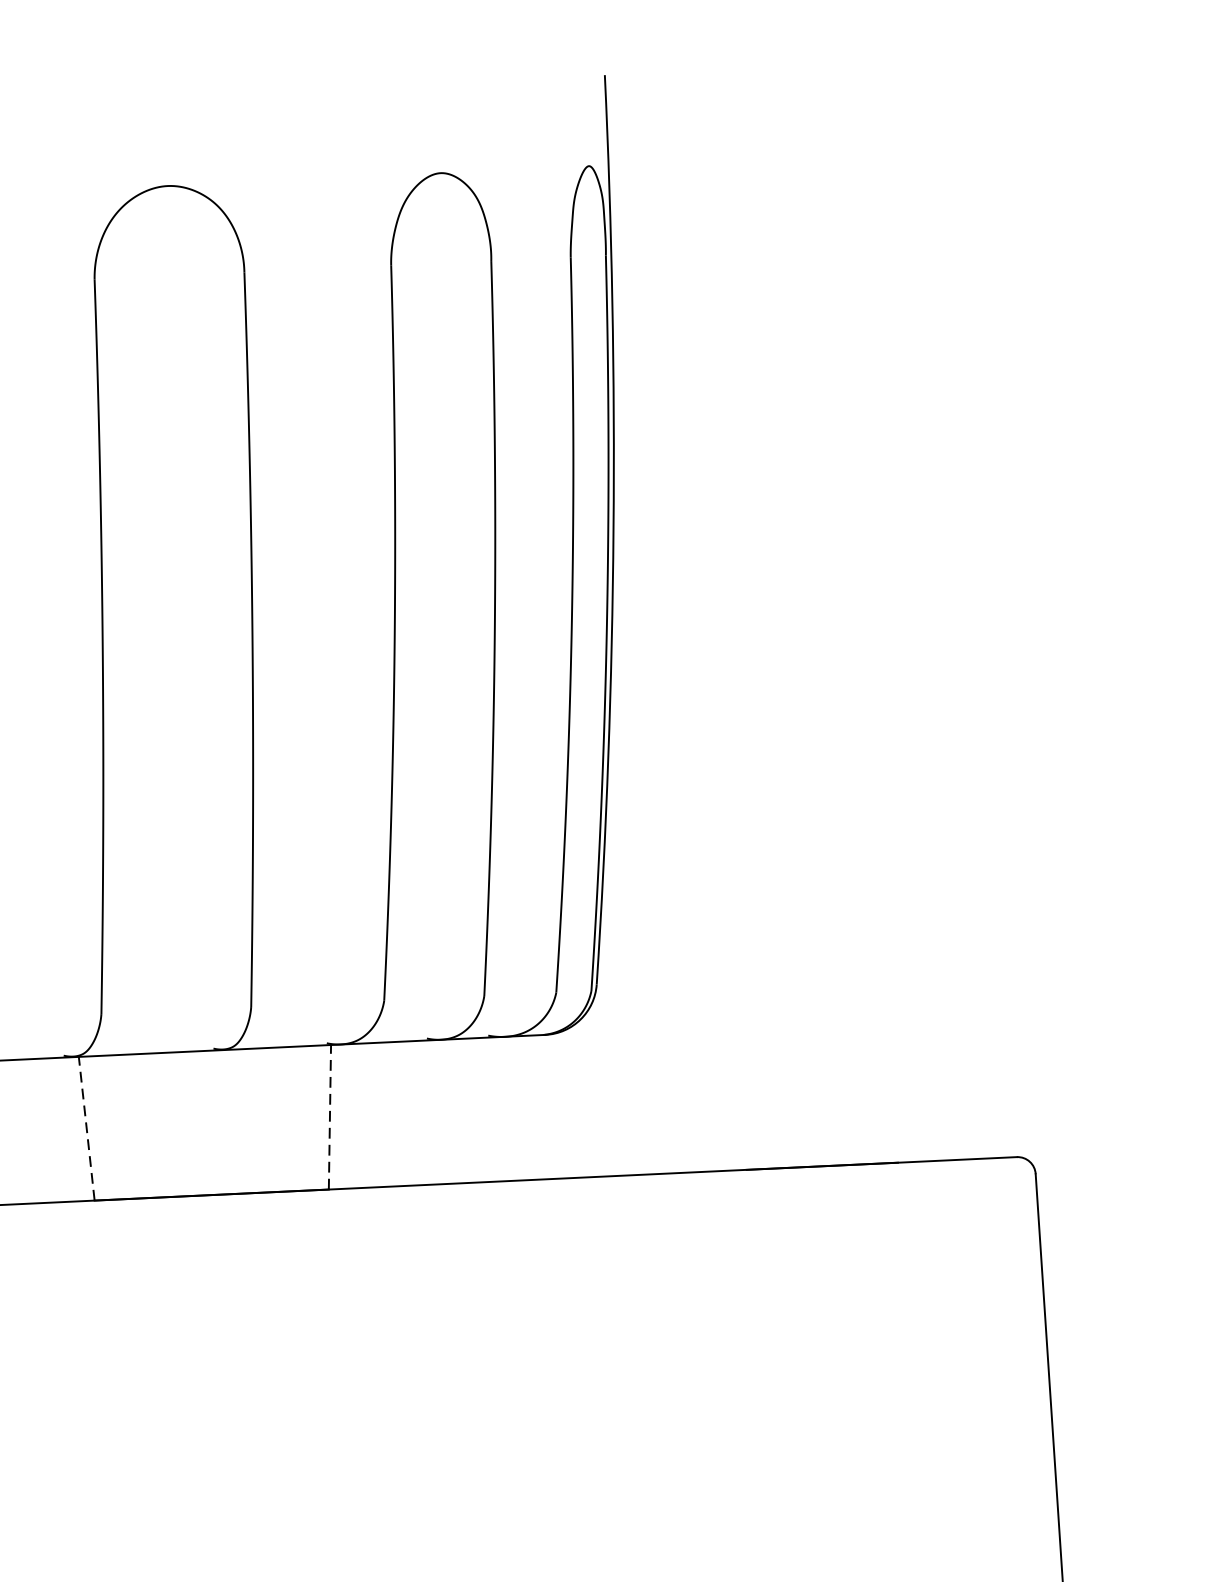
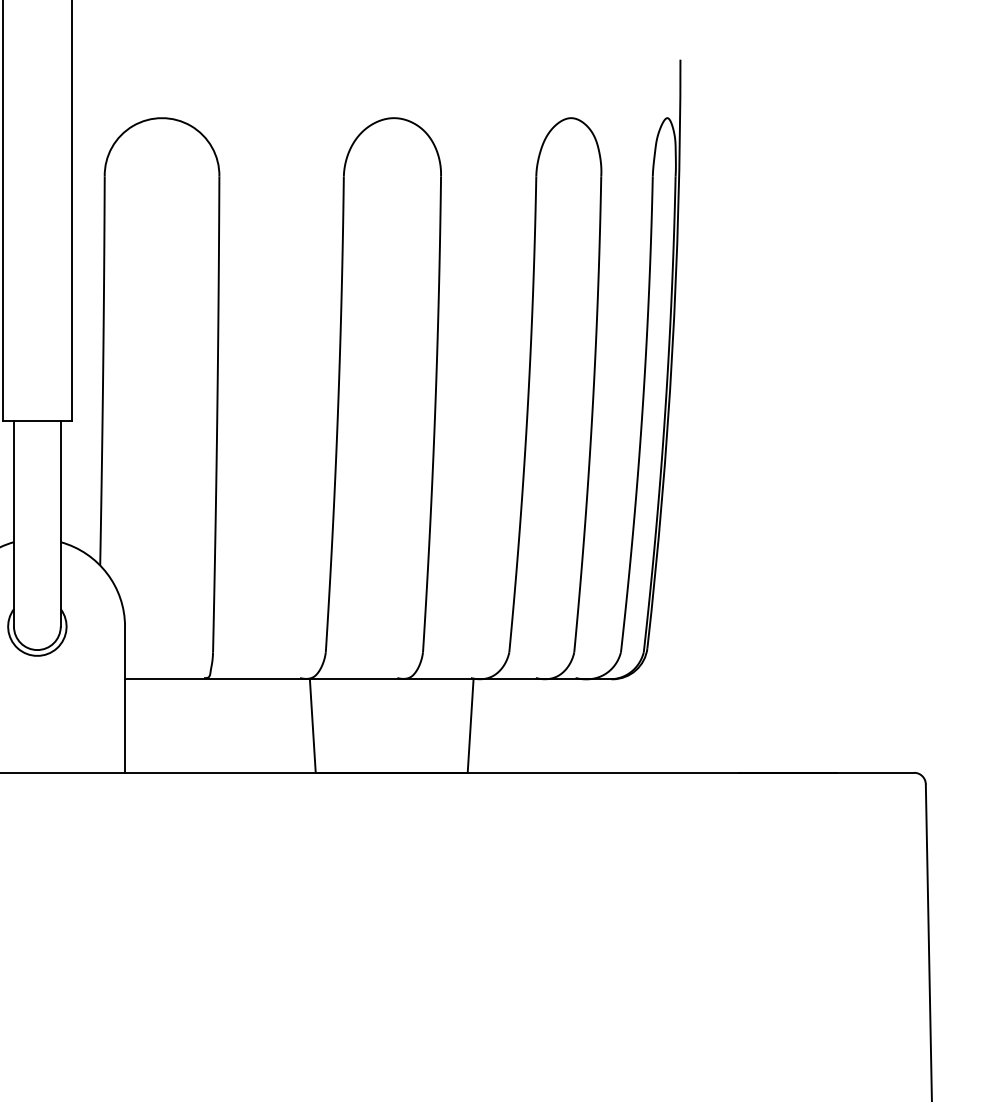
line: (329, 1117) -> (470, 726), dashed -> solid
line: (86, 1129) -> (312, 726), dashed -> solid

